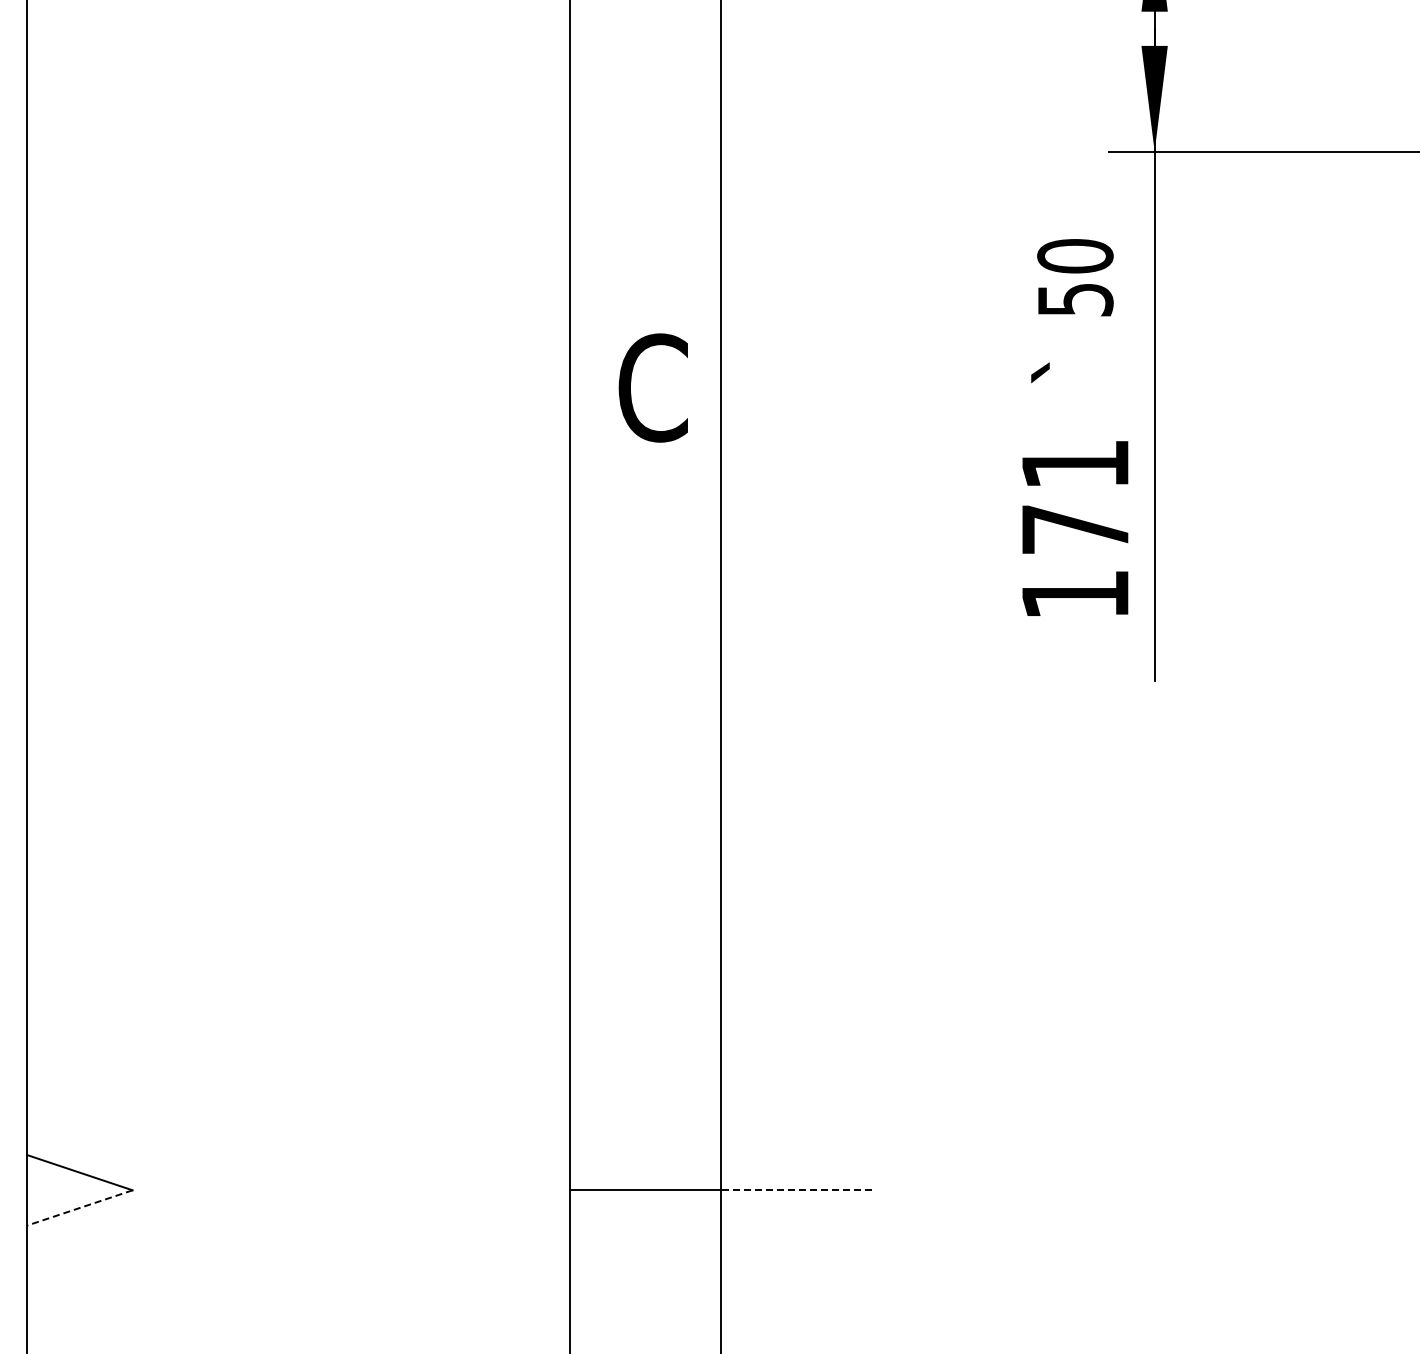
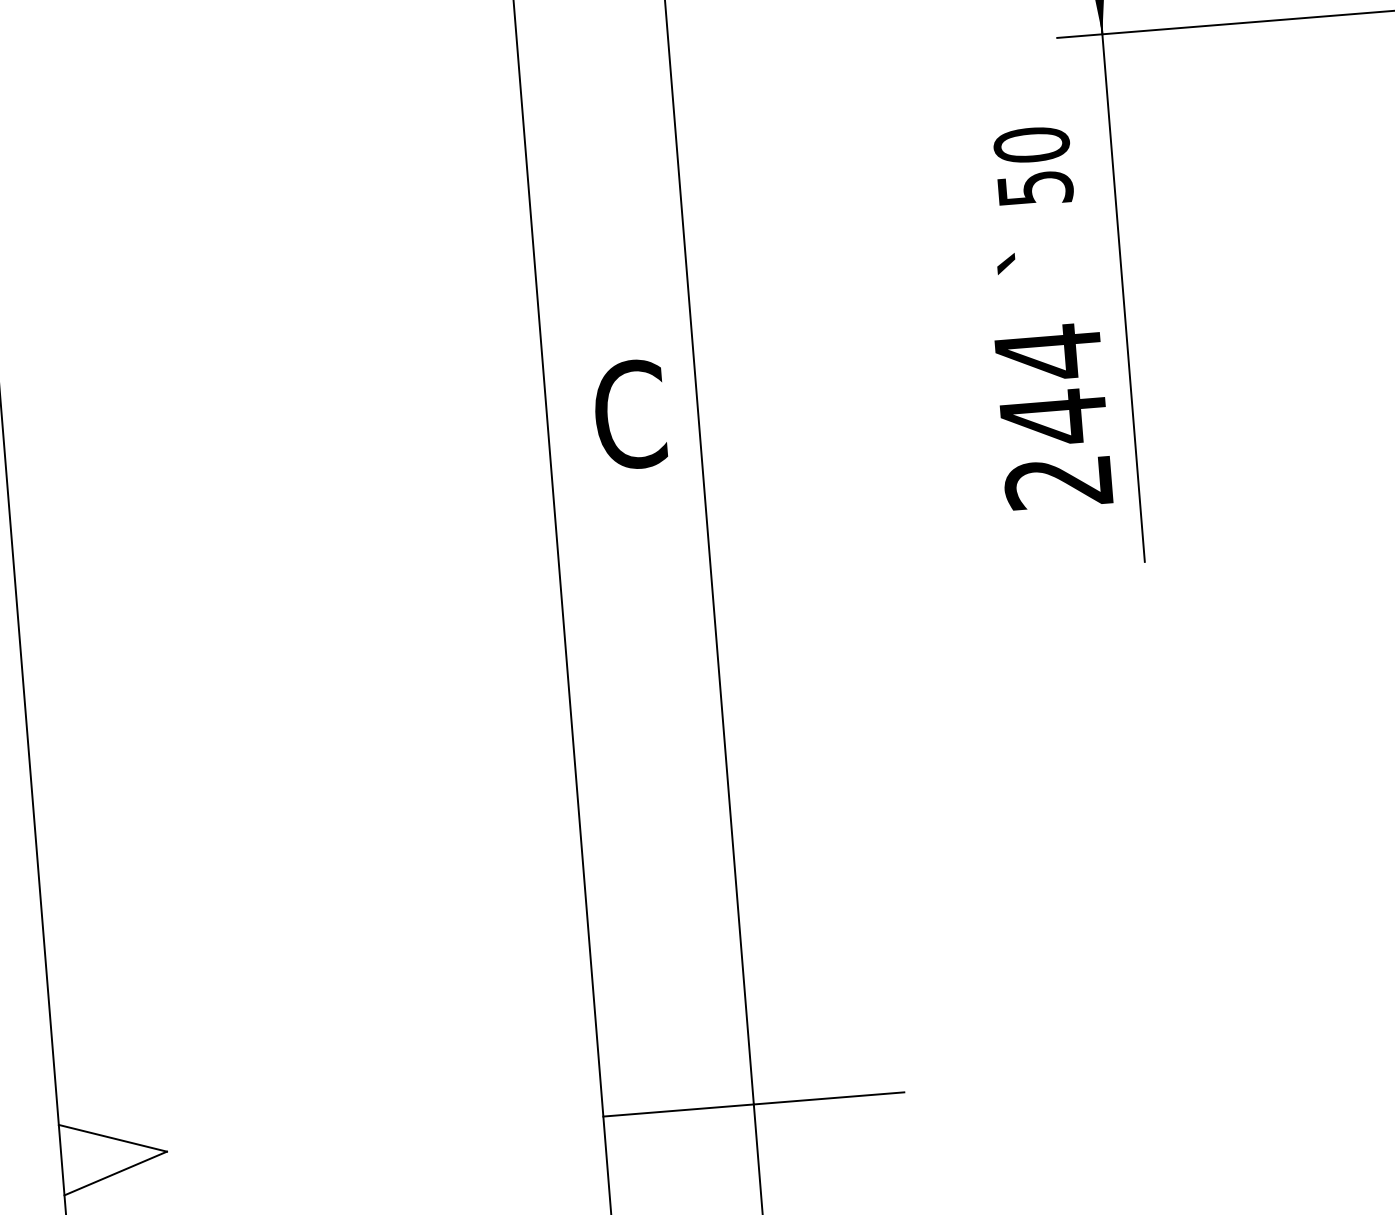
text: (652, 387) -> (629, 414), moved
text: (1074, 528) -> (1052, 416), 171 -> 244
line: (796, 1190) -> (828, 1098), dashed -> solid
line: (79, 1207) -> (115, 1173), dashed -> solid

